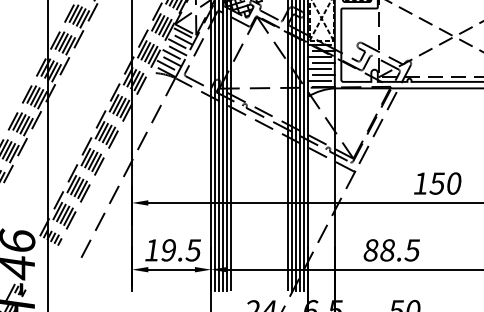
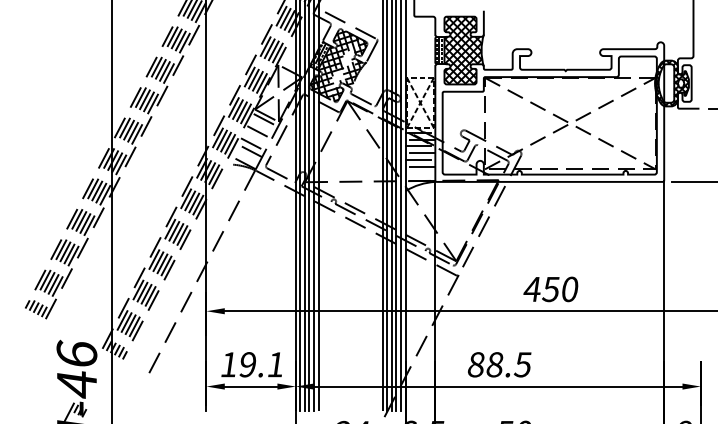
line: (182, 39) -> (263, 126), removed
line: (177, 49) -> (257, 138), removed
line: (164, 64) -> (243, 155), removed
line: (319, 80) -> (417, 173), removed
text: (420, 183) -> (531, 289), 150 -> 450
text: (193, 250) -> (275, 364), 19.5 -> 19.1

